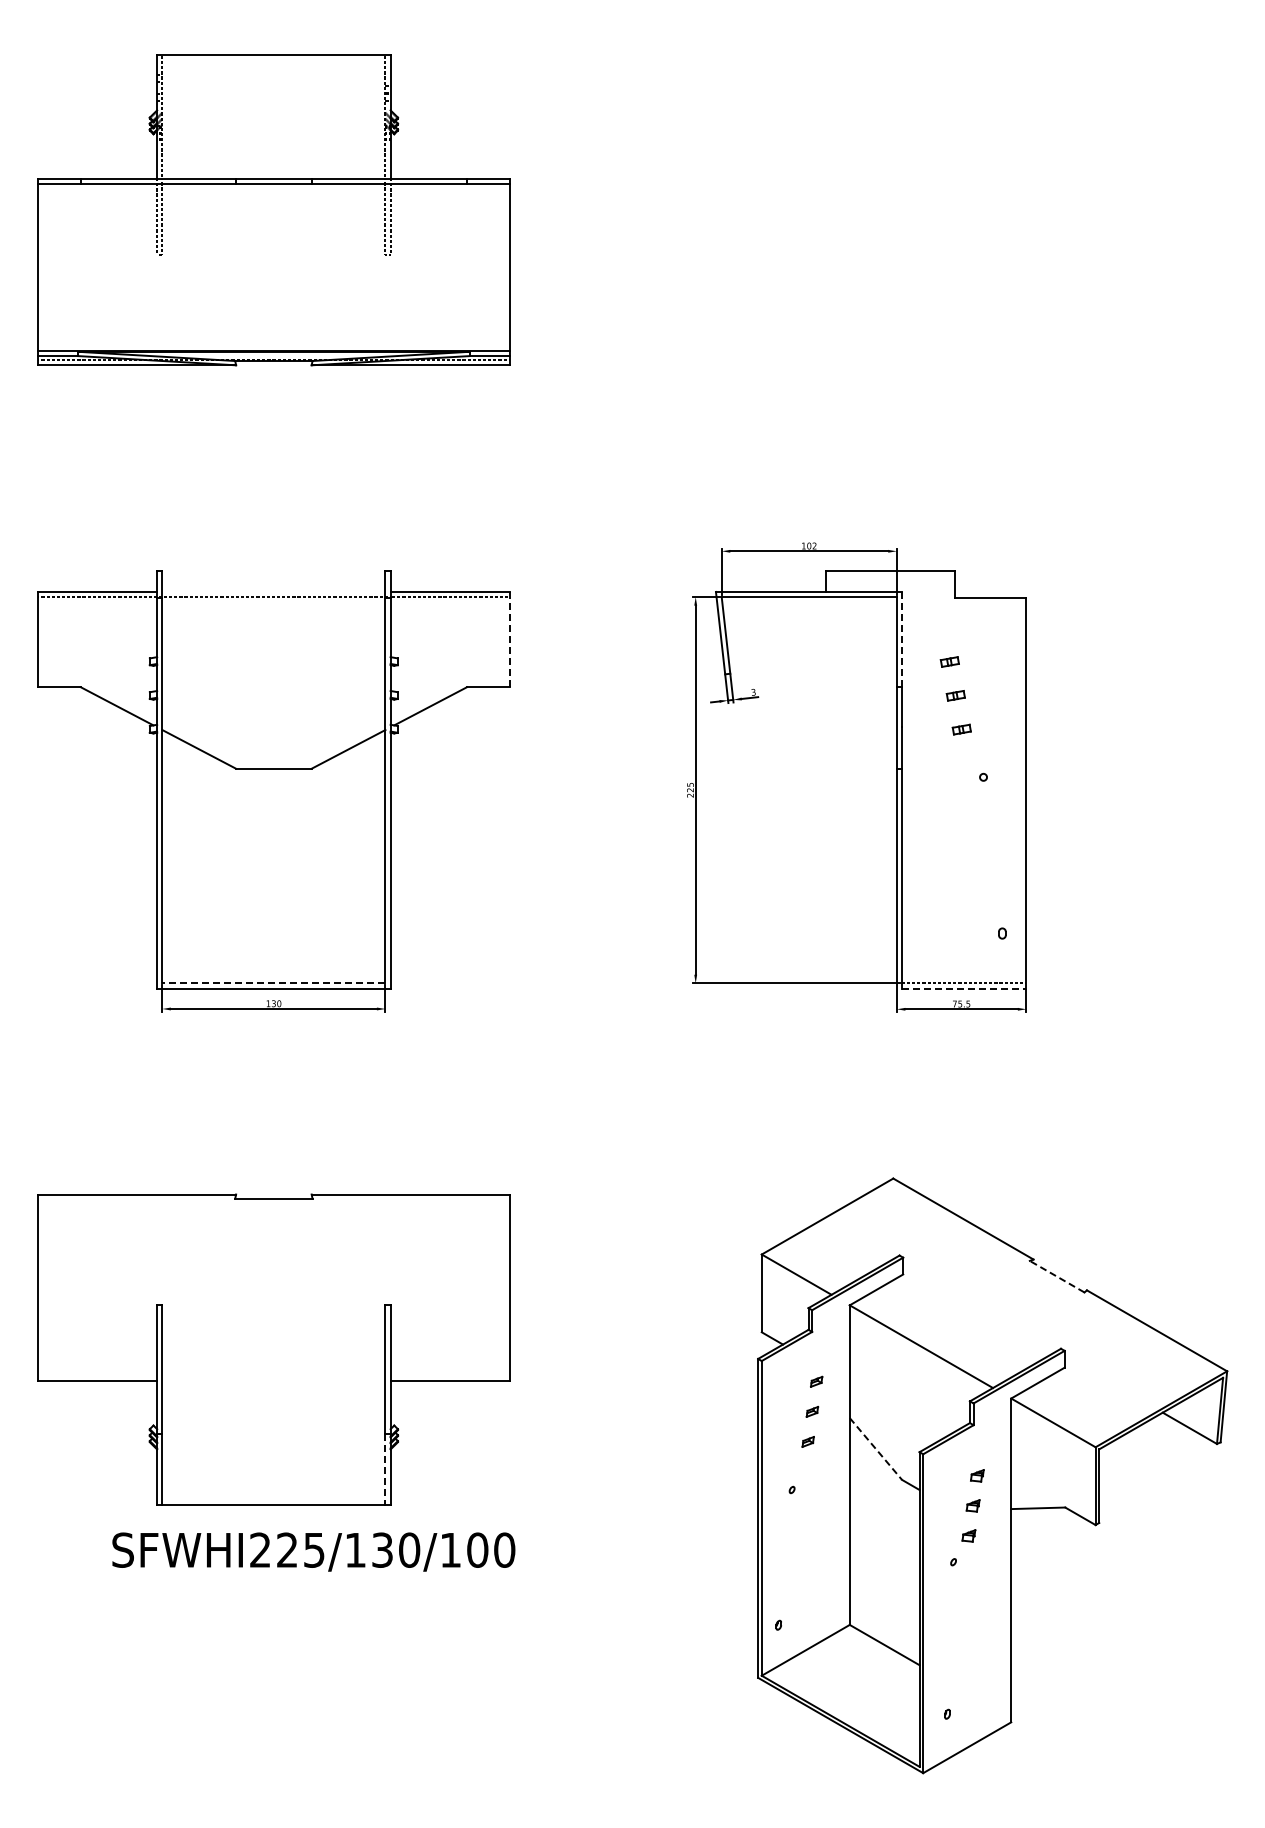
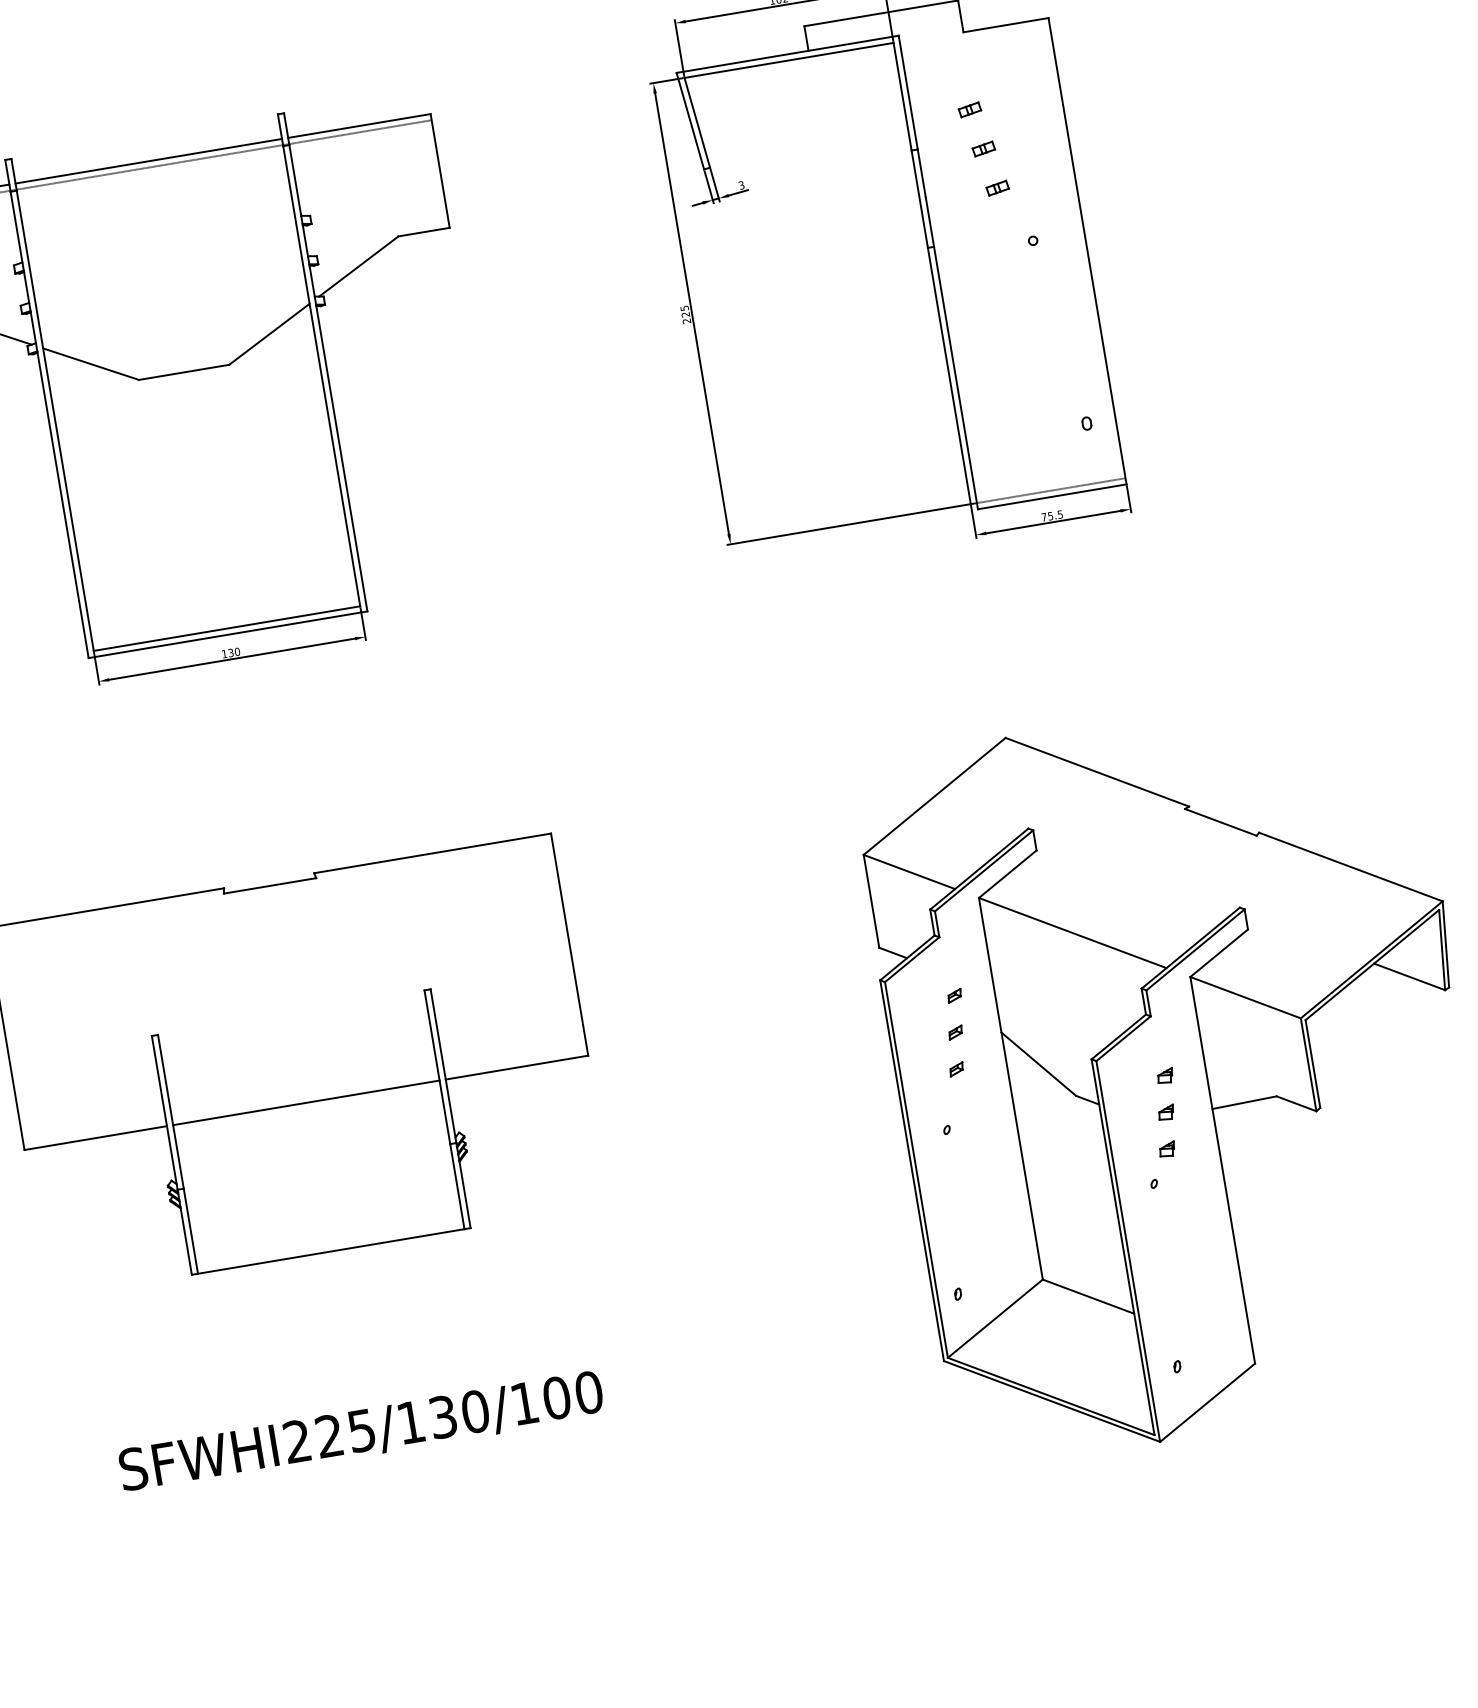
line: (273, 591) -> (148, 160), added
line: (509, 639) -> (439, 170), dashed -> solid
line: (901, 639) -> (907, 92), dashed -> solid
line: (273, 983) -> (226, 628), dashed -> solid
line: (964, 988) -> (1052, 496), dashed -> solid
line: (1057, 1276) -> (1221, 822), dashed -> solid
line: (273, 1380) -> (305, 1102), added
line: (876, 1449) -> (1039, 1064), dashed -> solid
line: (385, 1469) -> (457, 1186), dashed -> solid
text: (313, 1551) -> (361, 1432), moved

